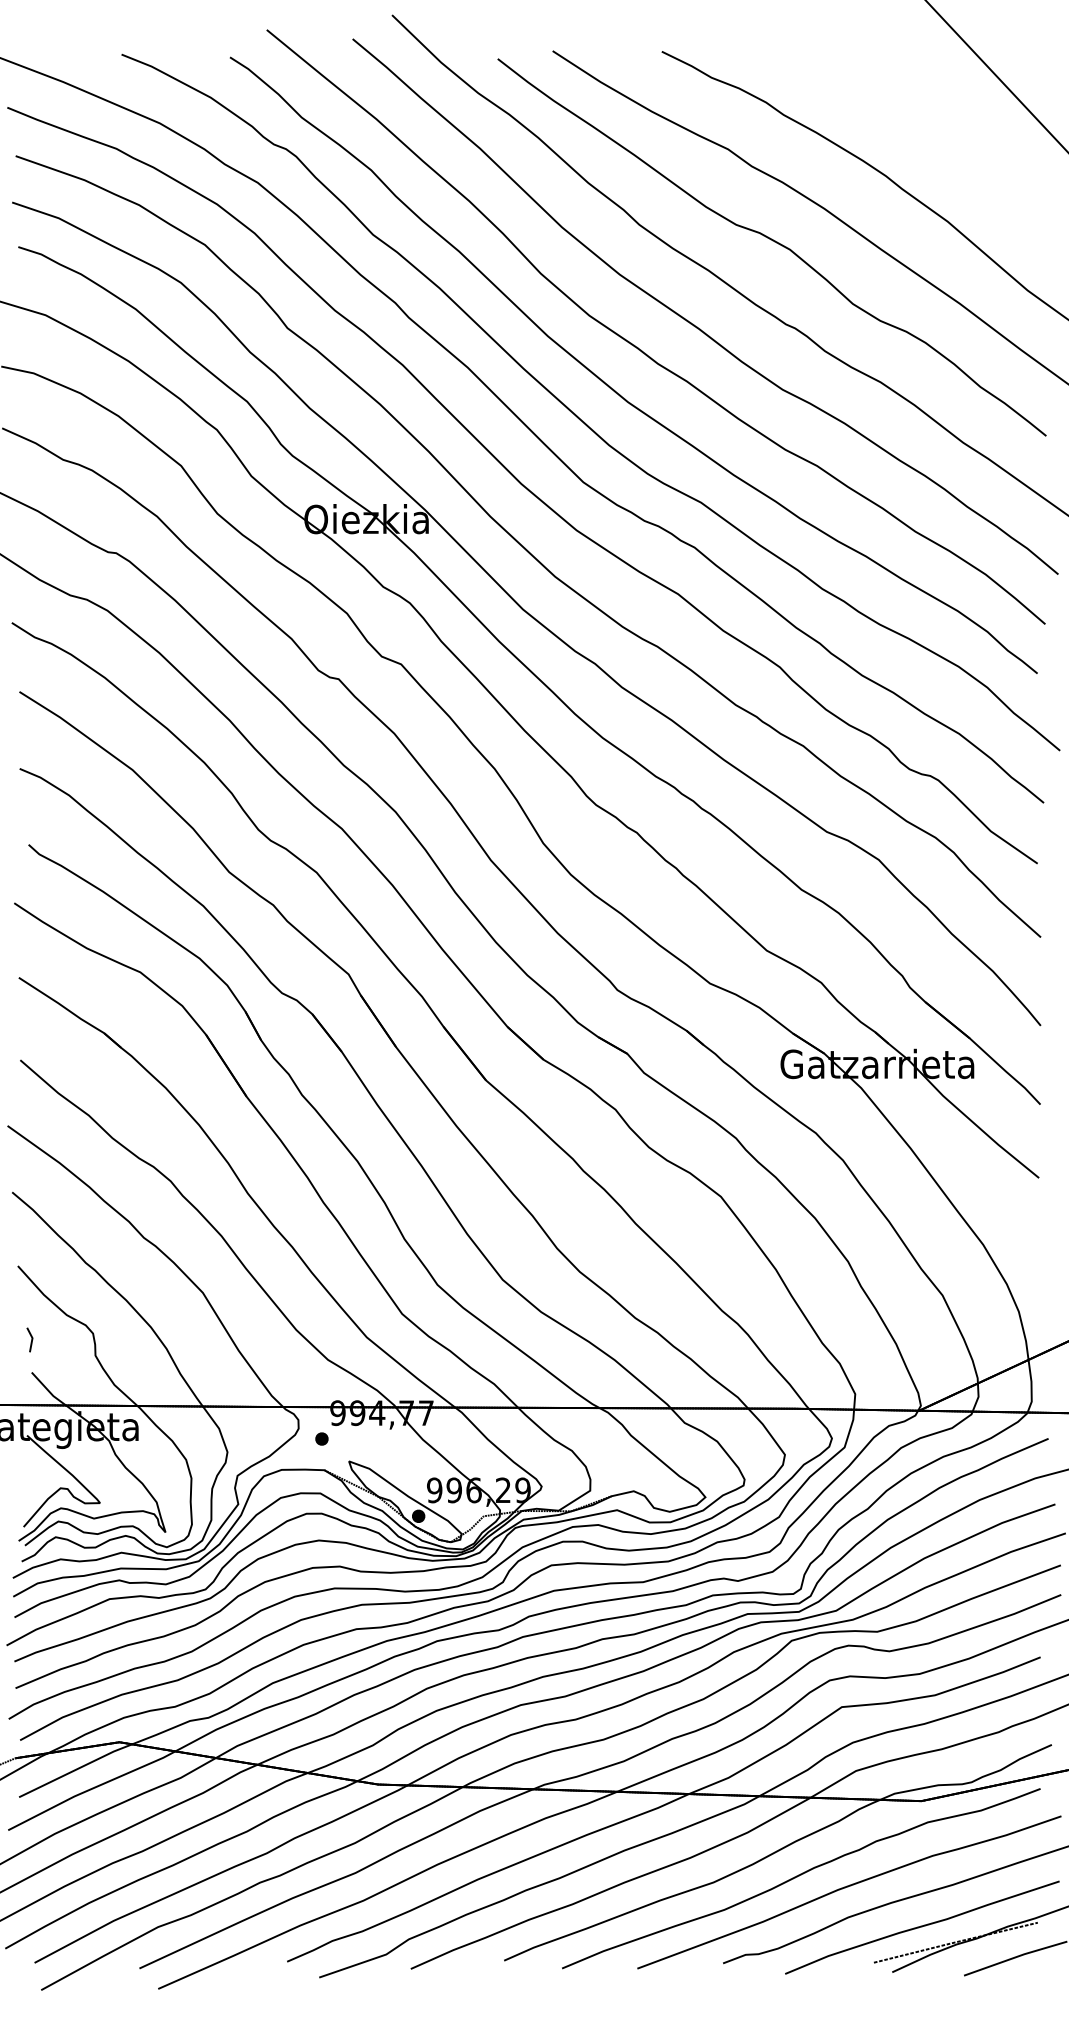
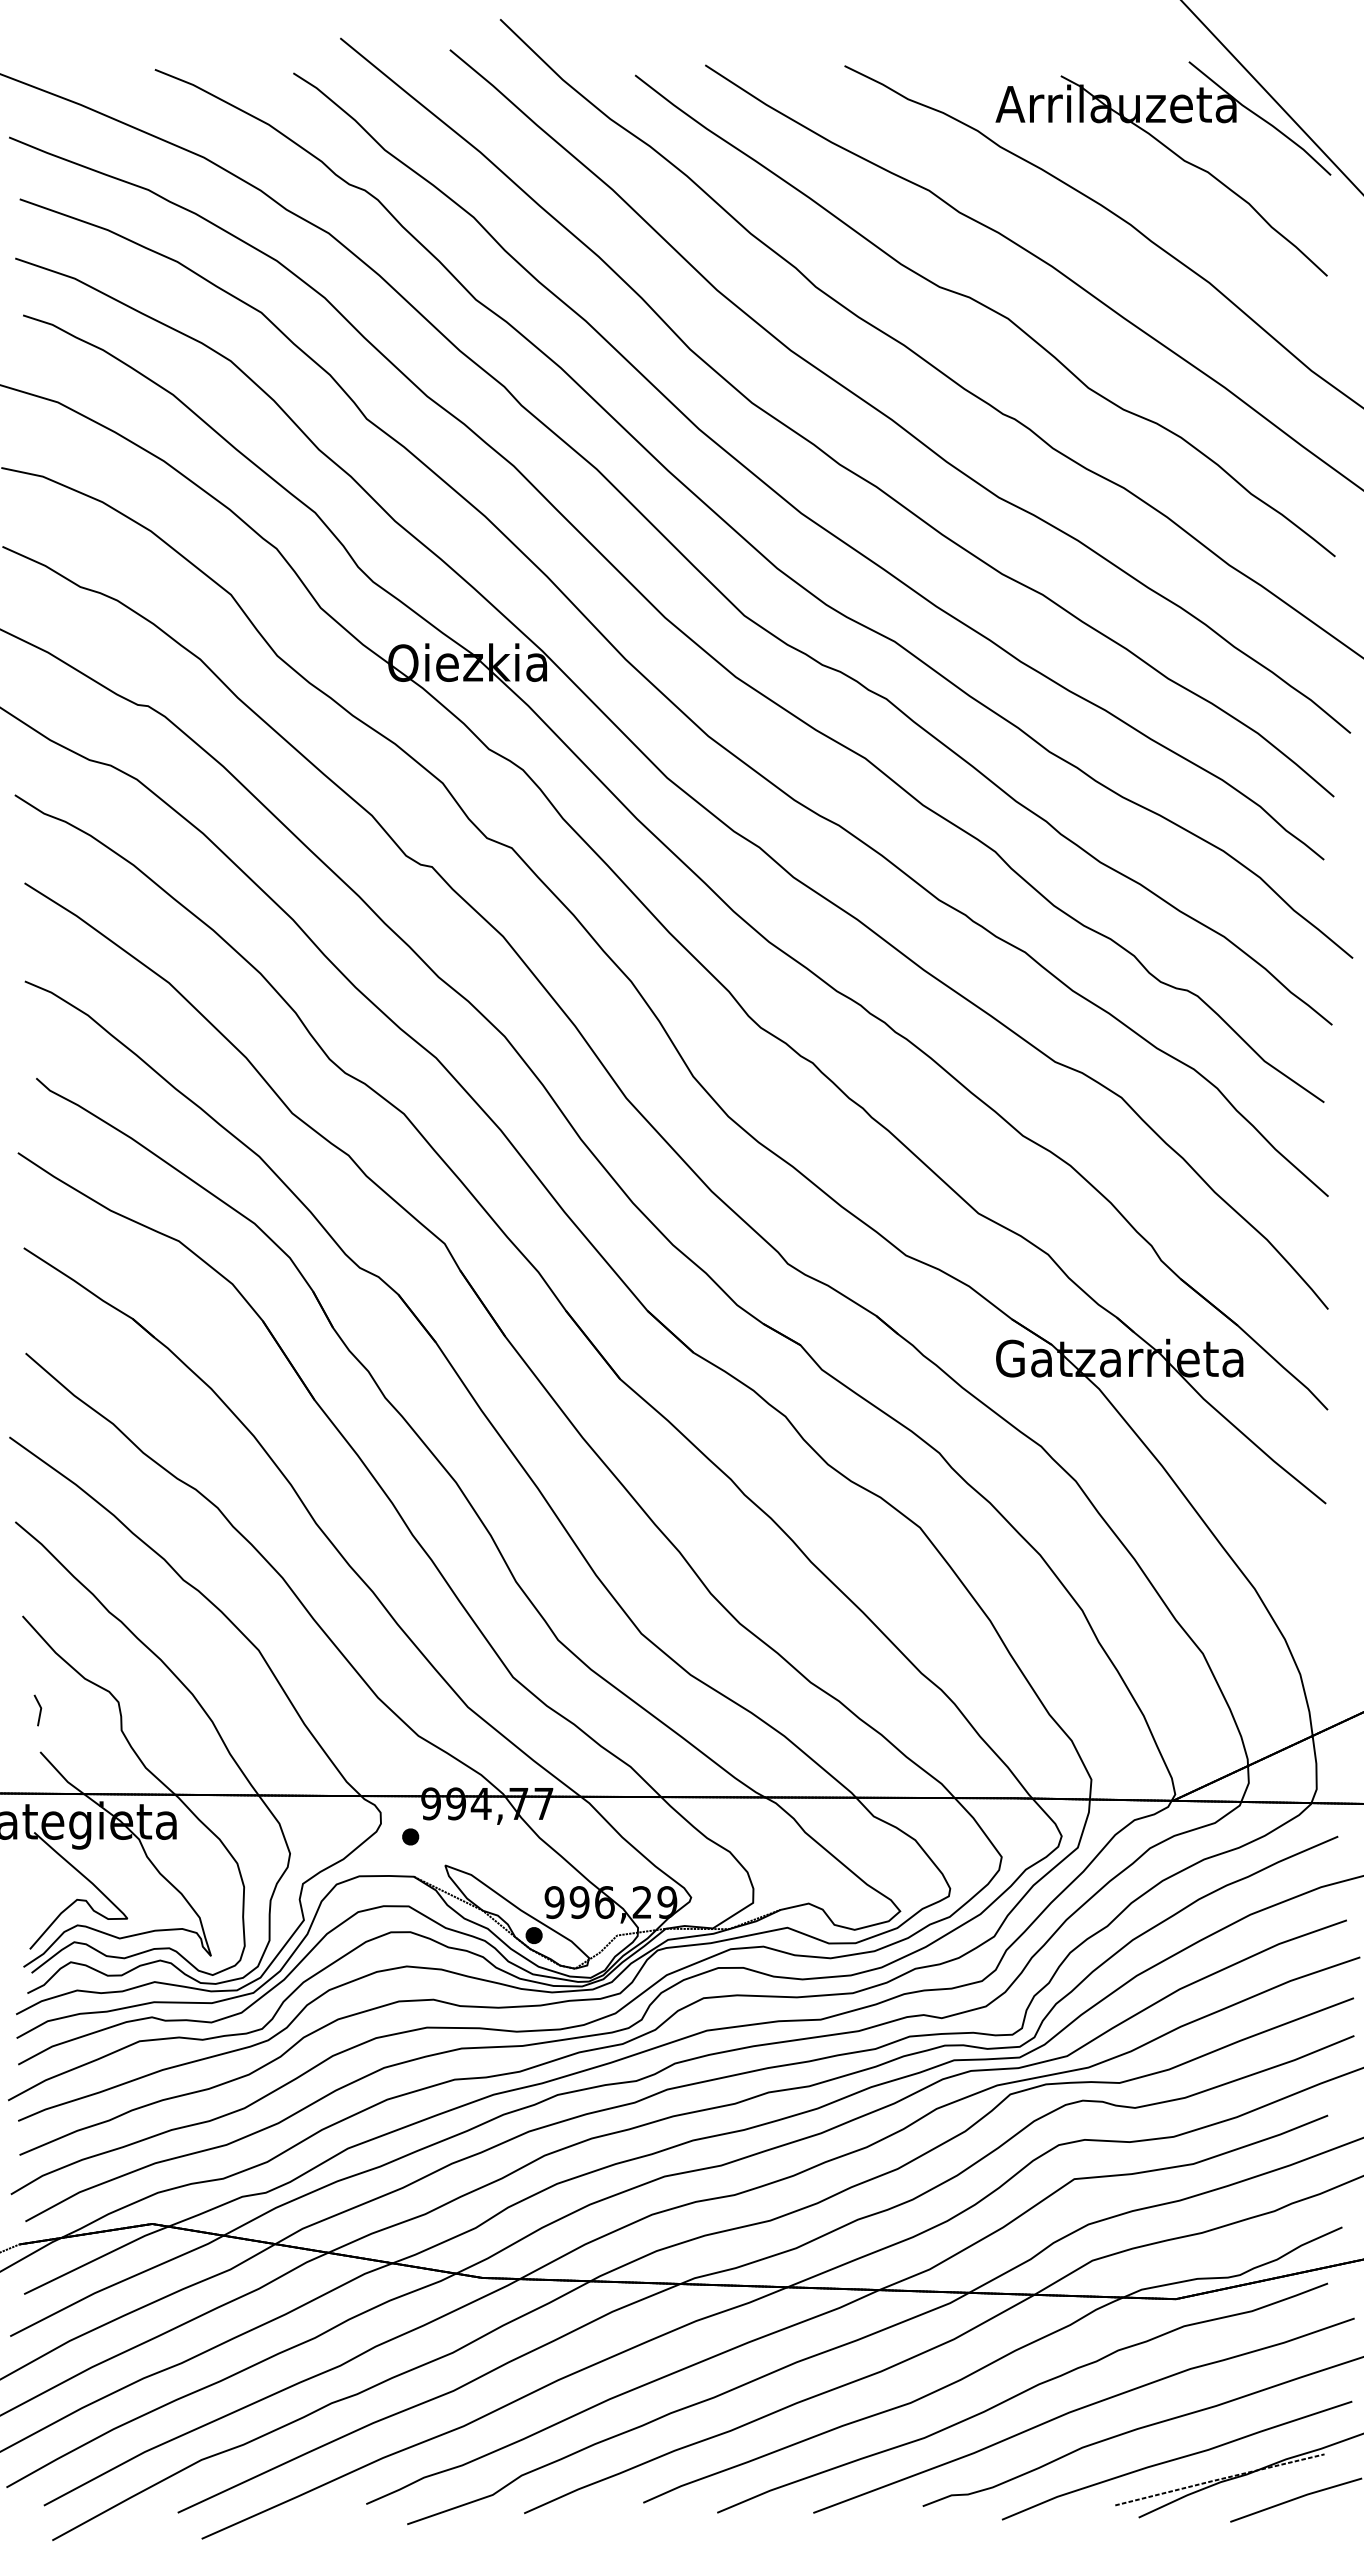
part: (921, 121) -> (1175, 155), added

